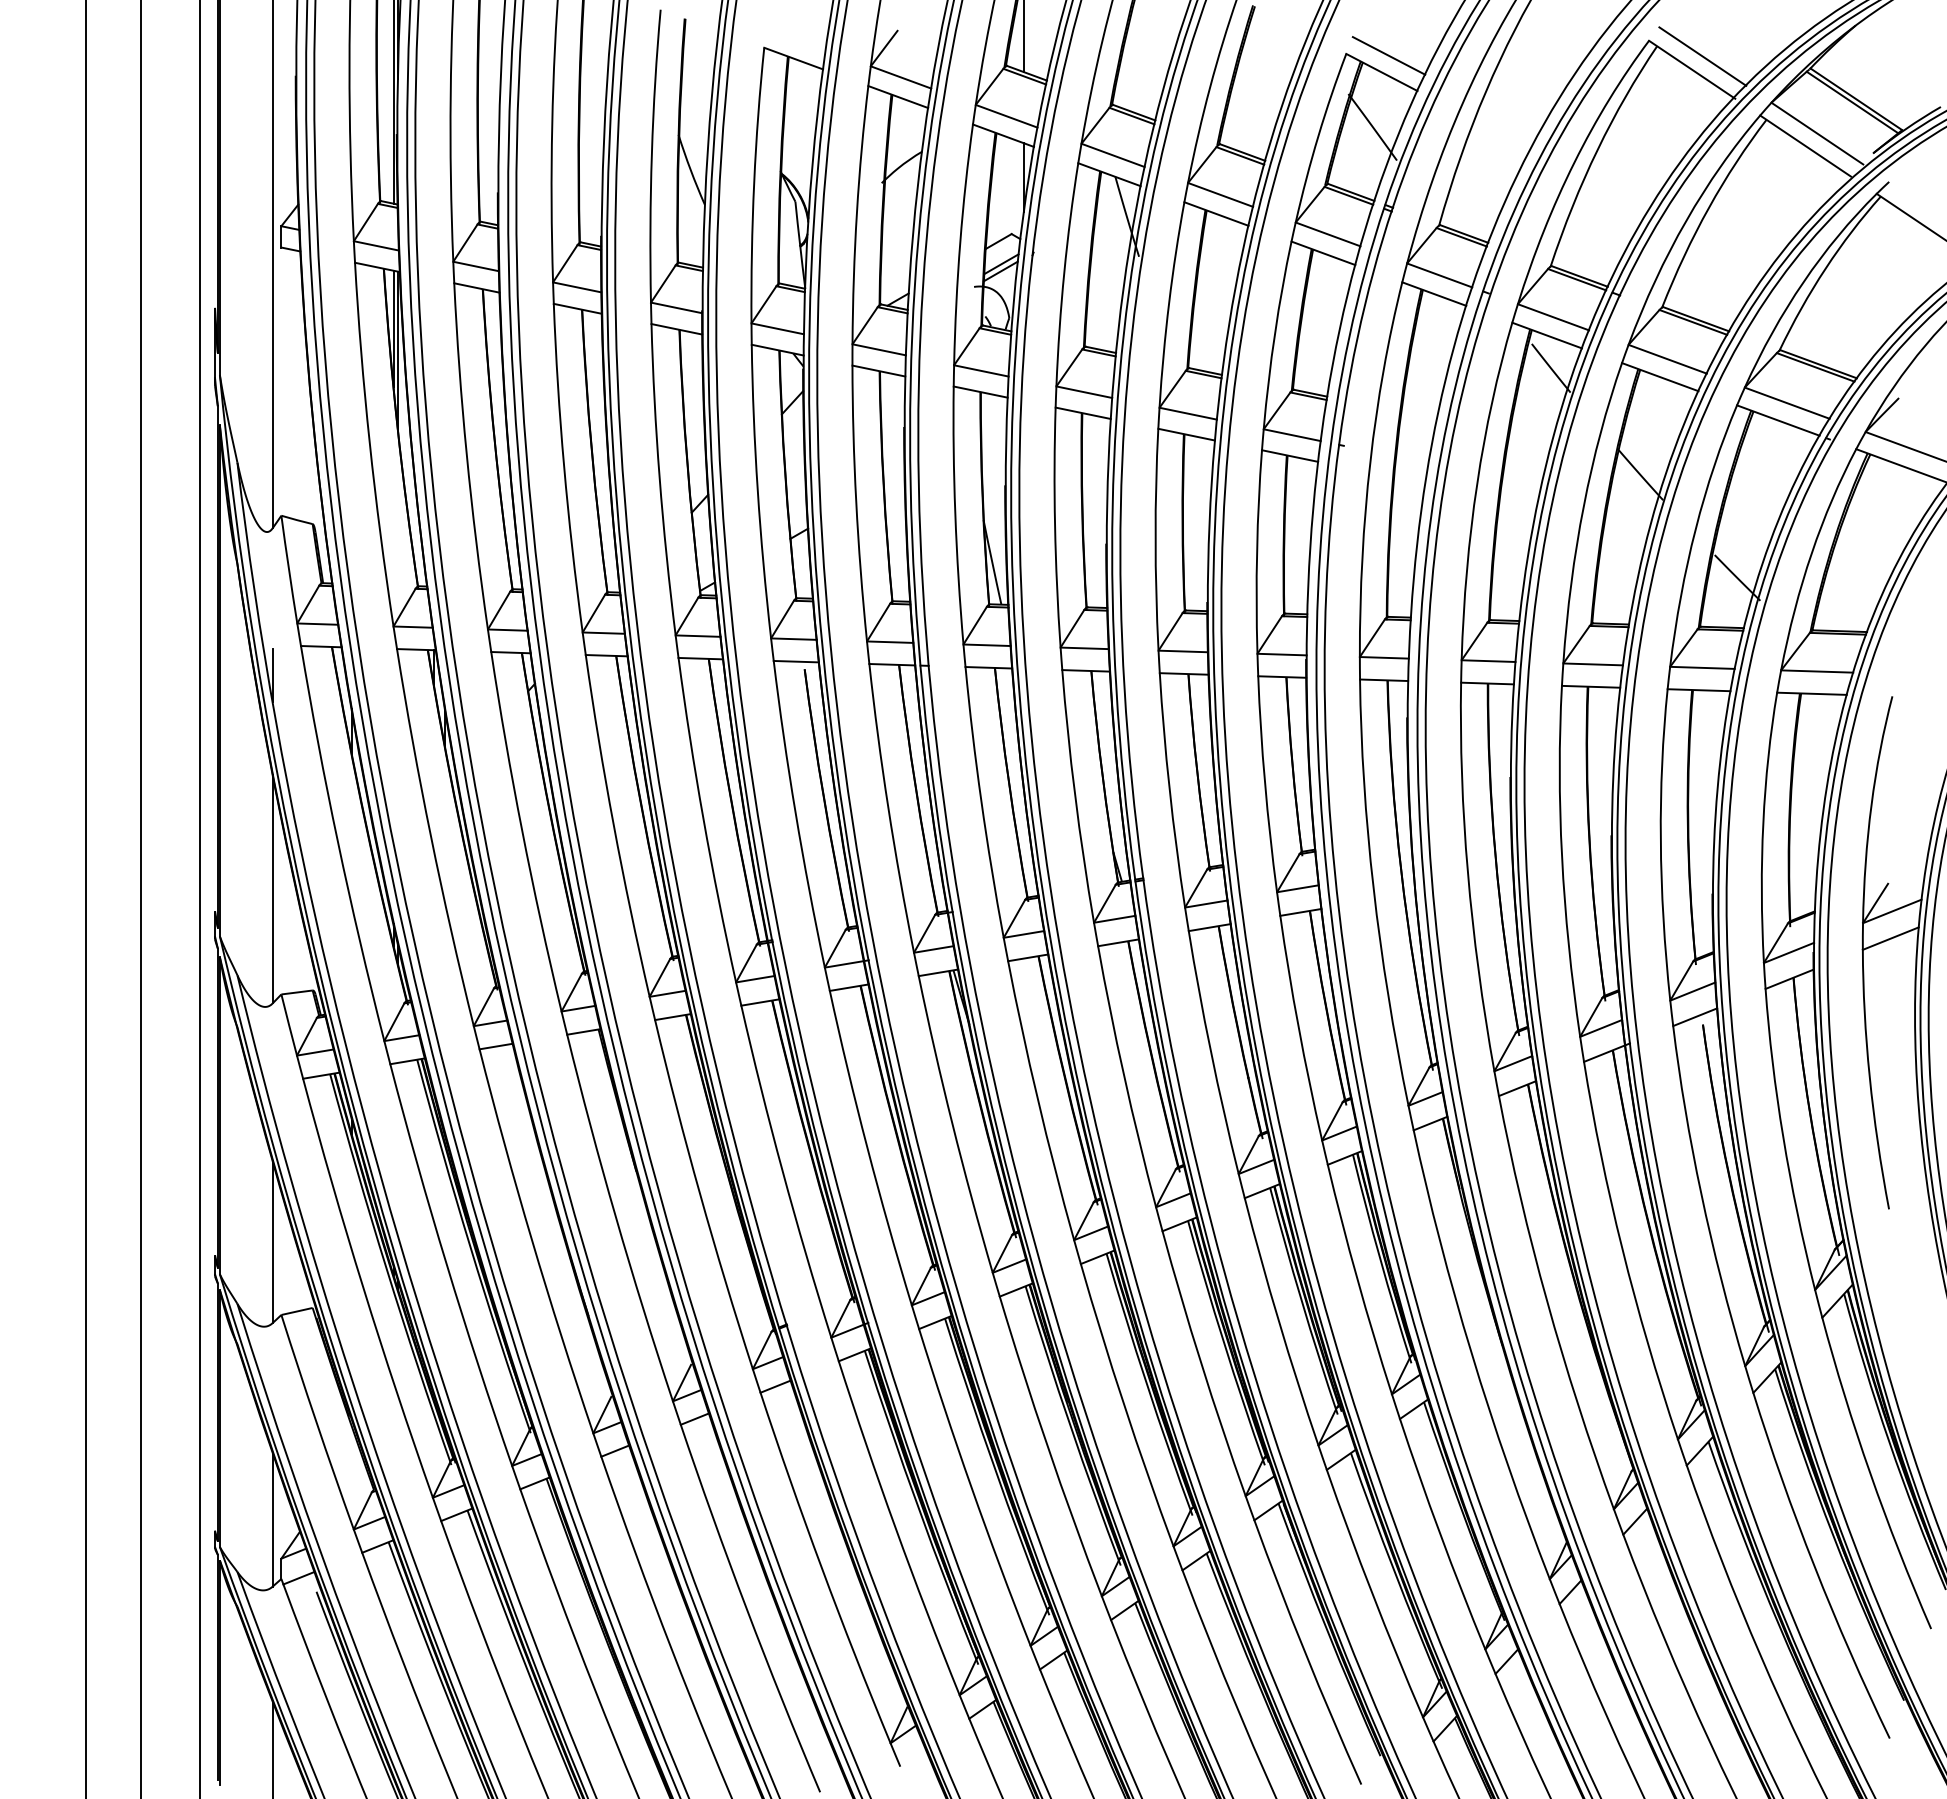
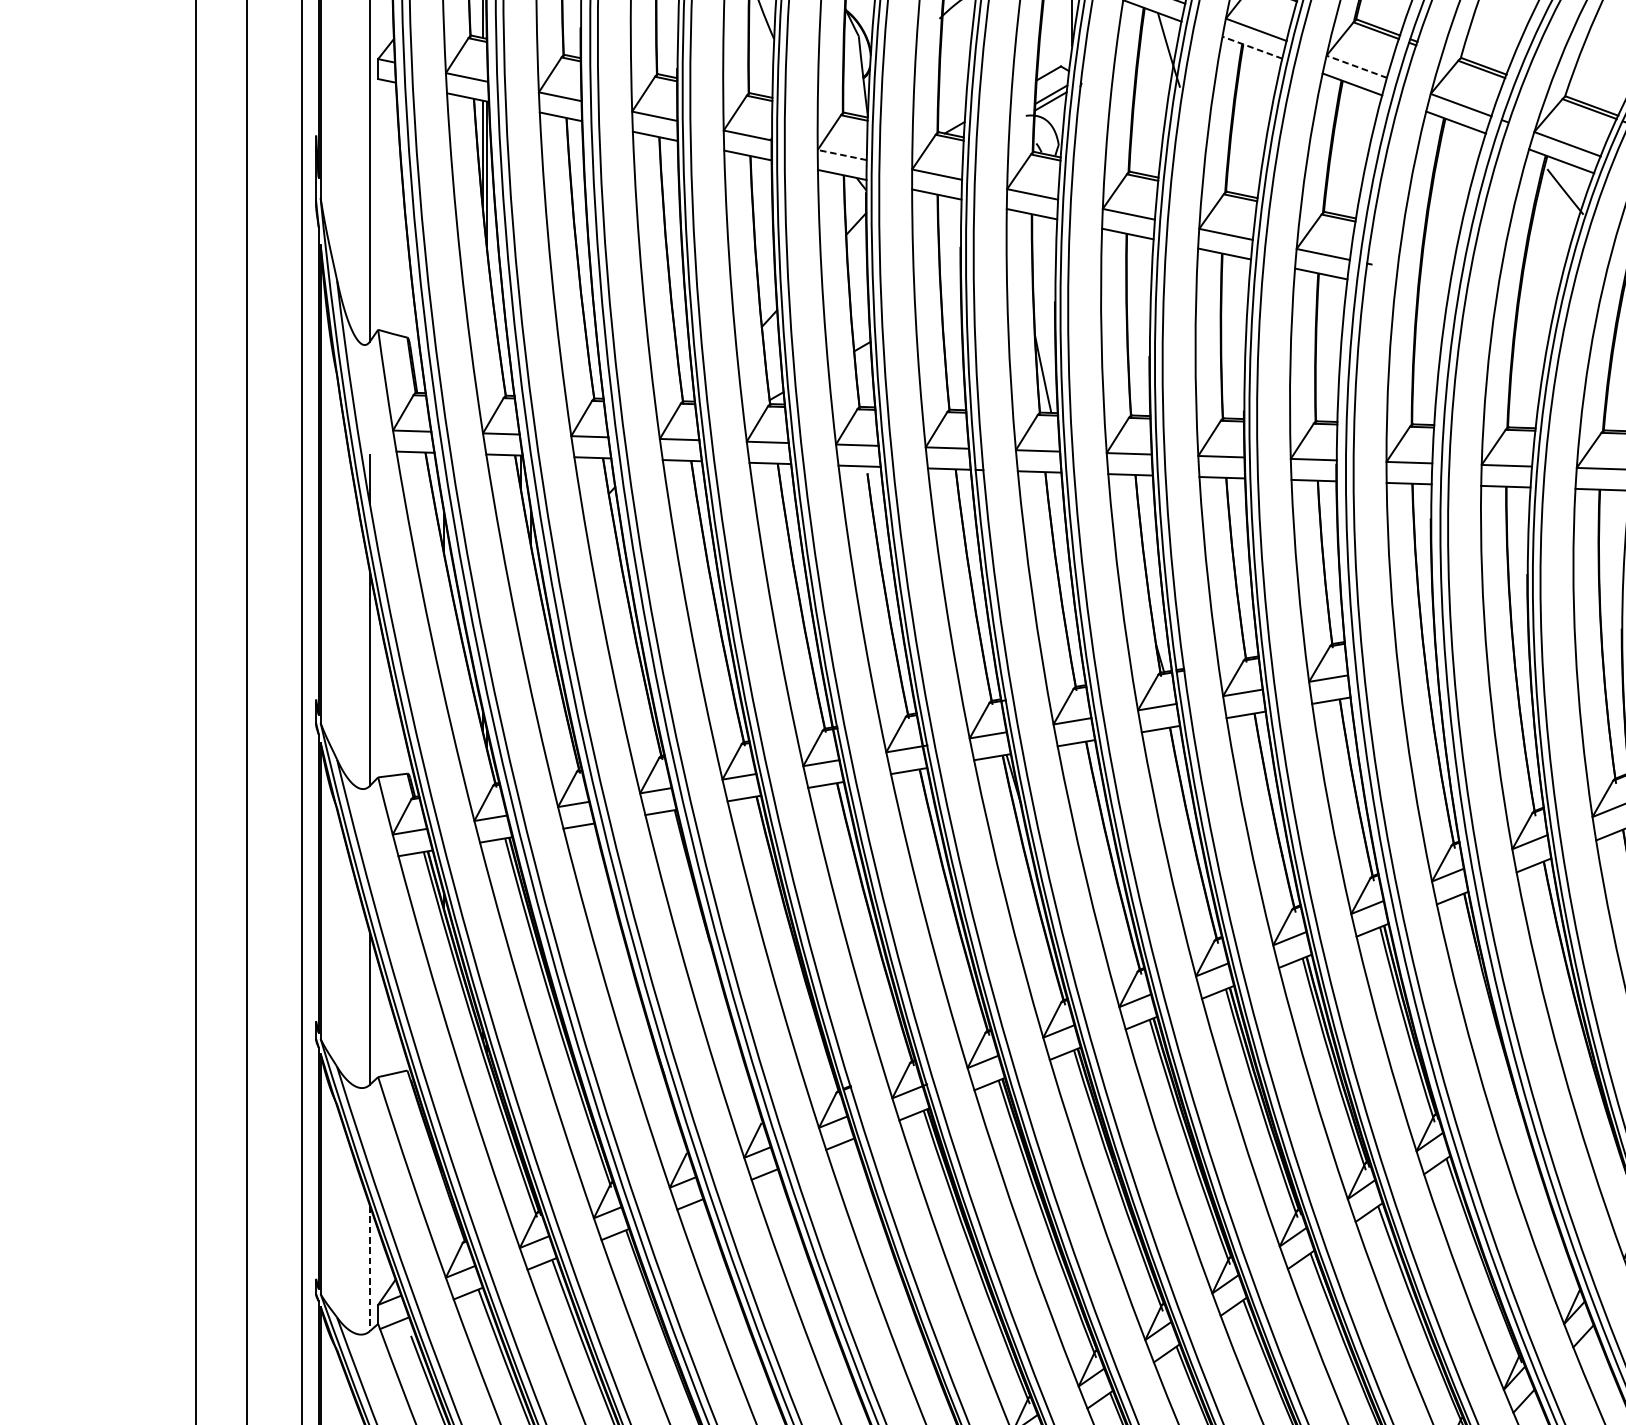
line: (1216, 213) -> (1252, 47), solid -> dashed
line: (1328, 234) -> (1357, 66), solid -> dashed
line: (777, 328) -> (842, 154), solid -> dashed
line: (272, 1519) -> (369, 1268), solid -> dashed

